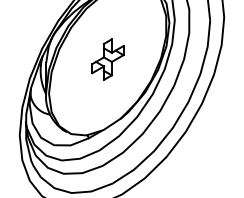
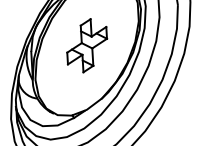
part: (107, 59) -> (86, 45), size x1.43

